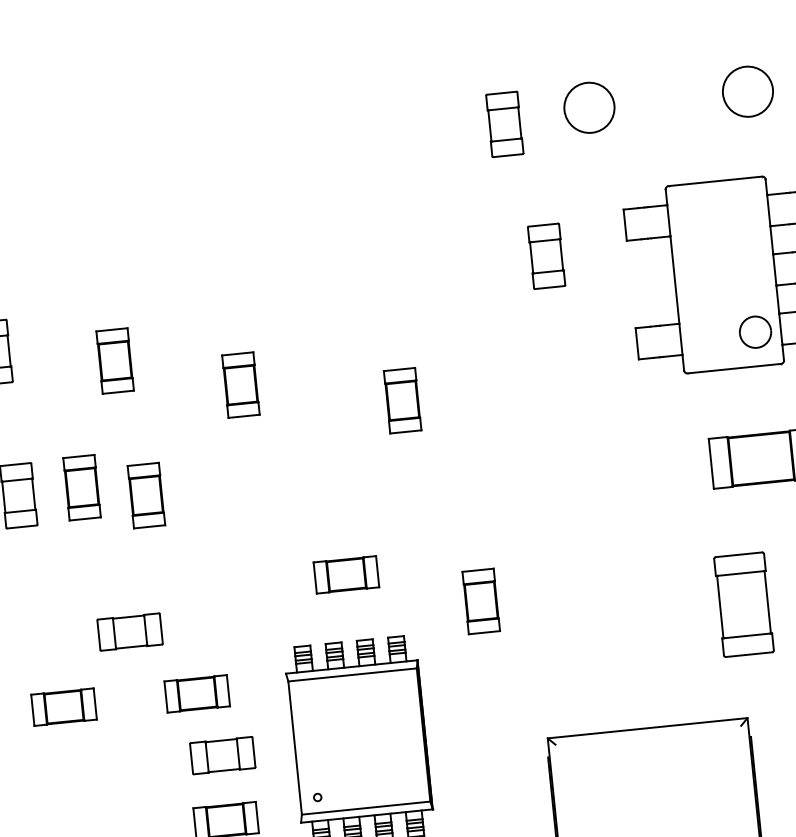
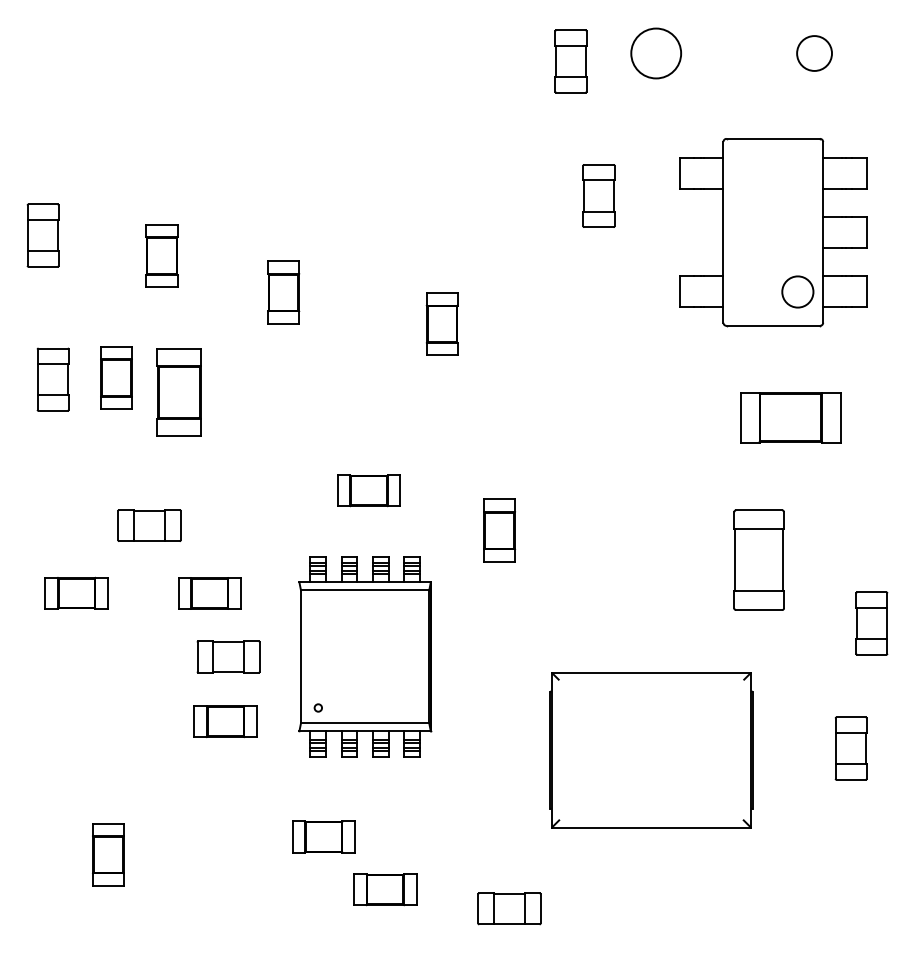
circle: (747, 91) -> (814, 53), size x0.7
part: (146, 495) -> (179, 392), size x1.4

